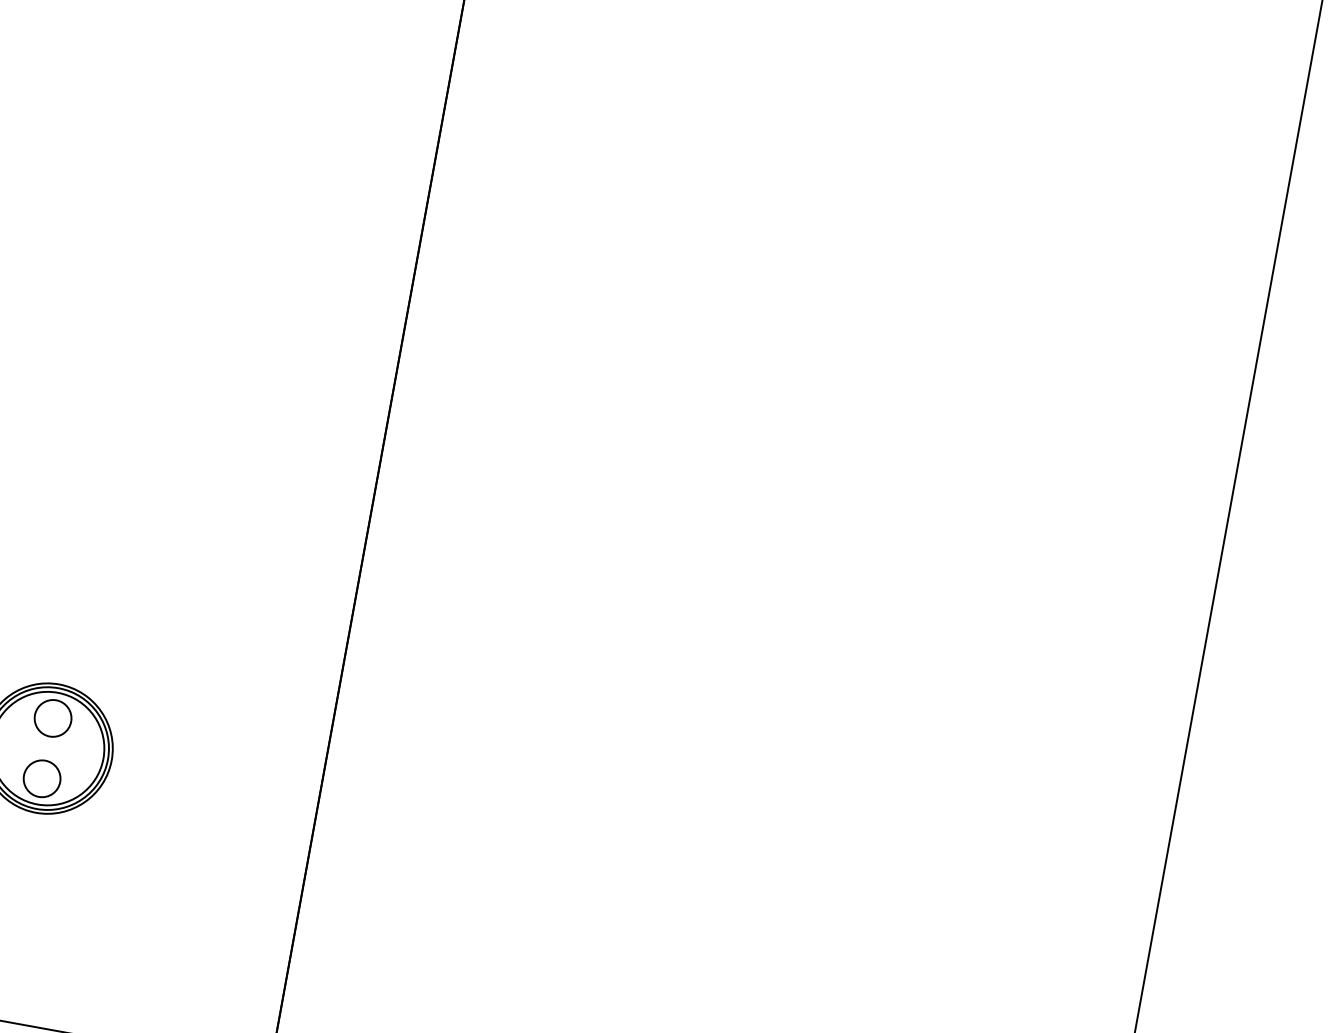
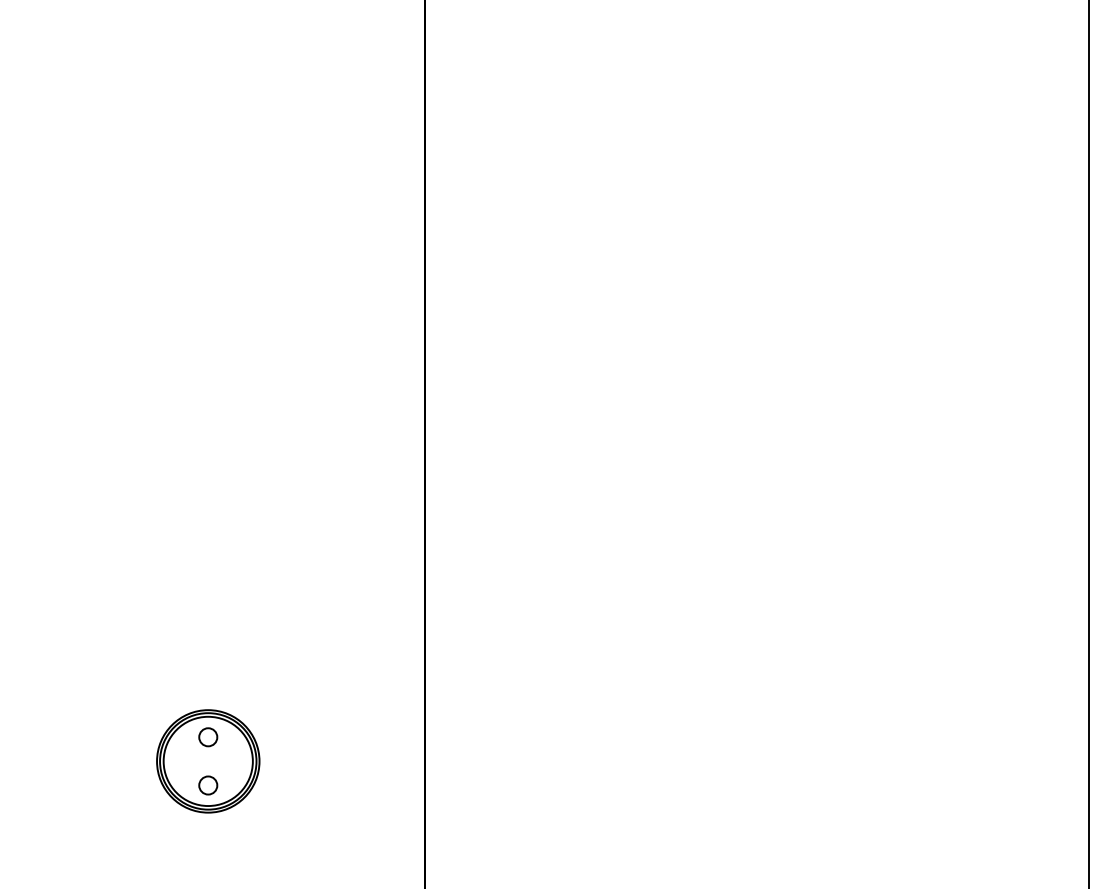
circle: (53, 718) -> (208, 737), size x0.62
circle: (42, 778) -> (208, 785), size x0.62

